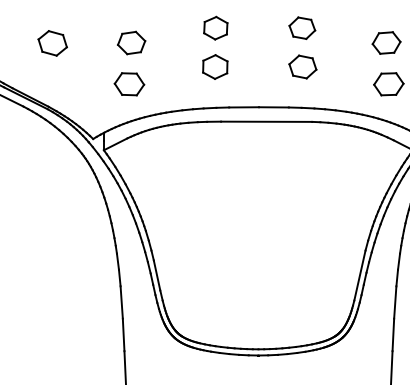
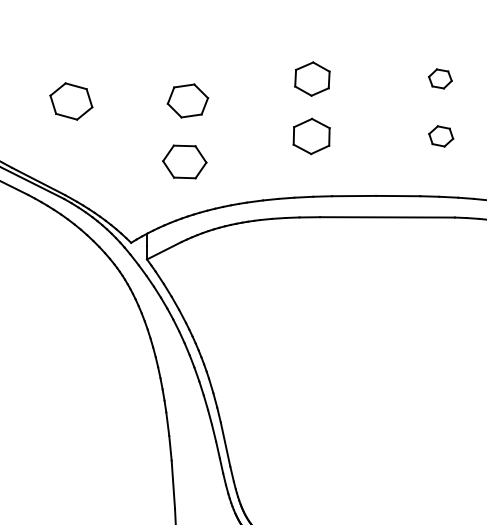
part: (302, 27) -> (440, 78), size x0.6
part: (302, 66) -> (440, 135), size x0.6

